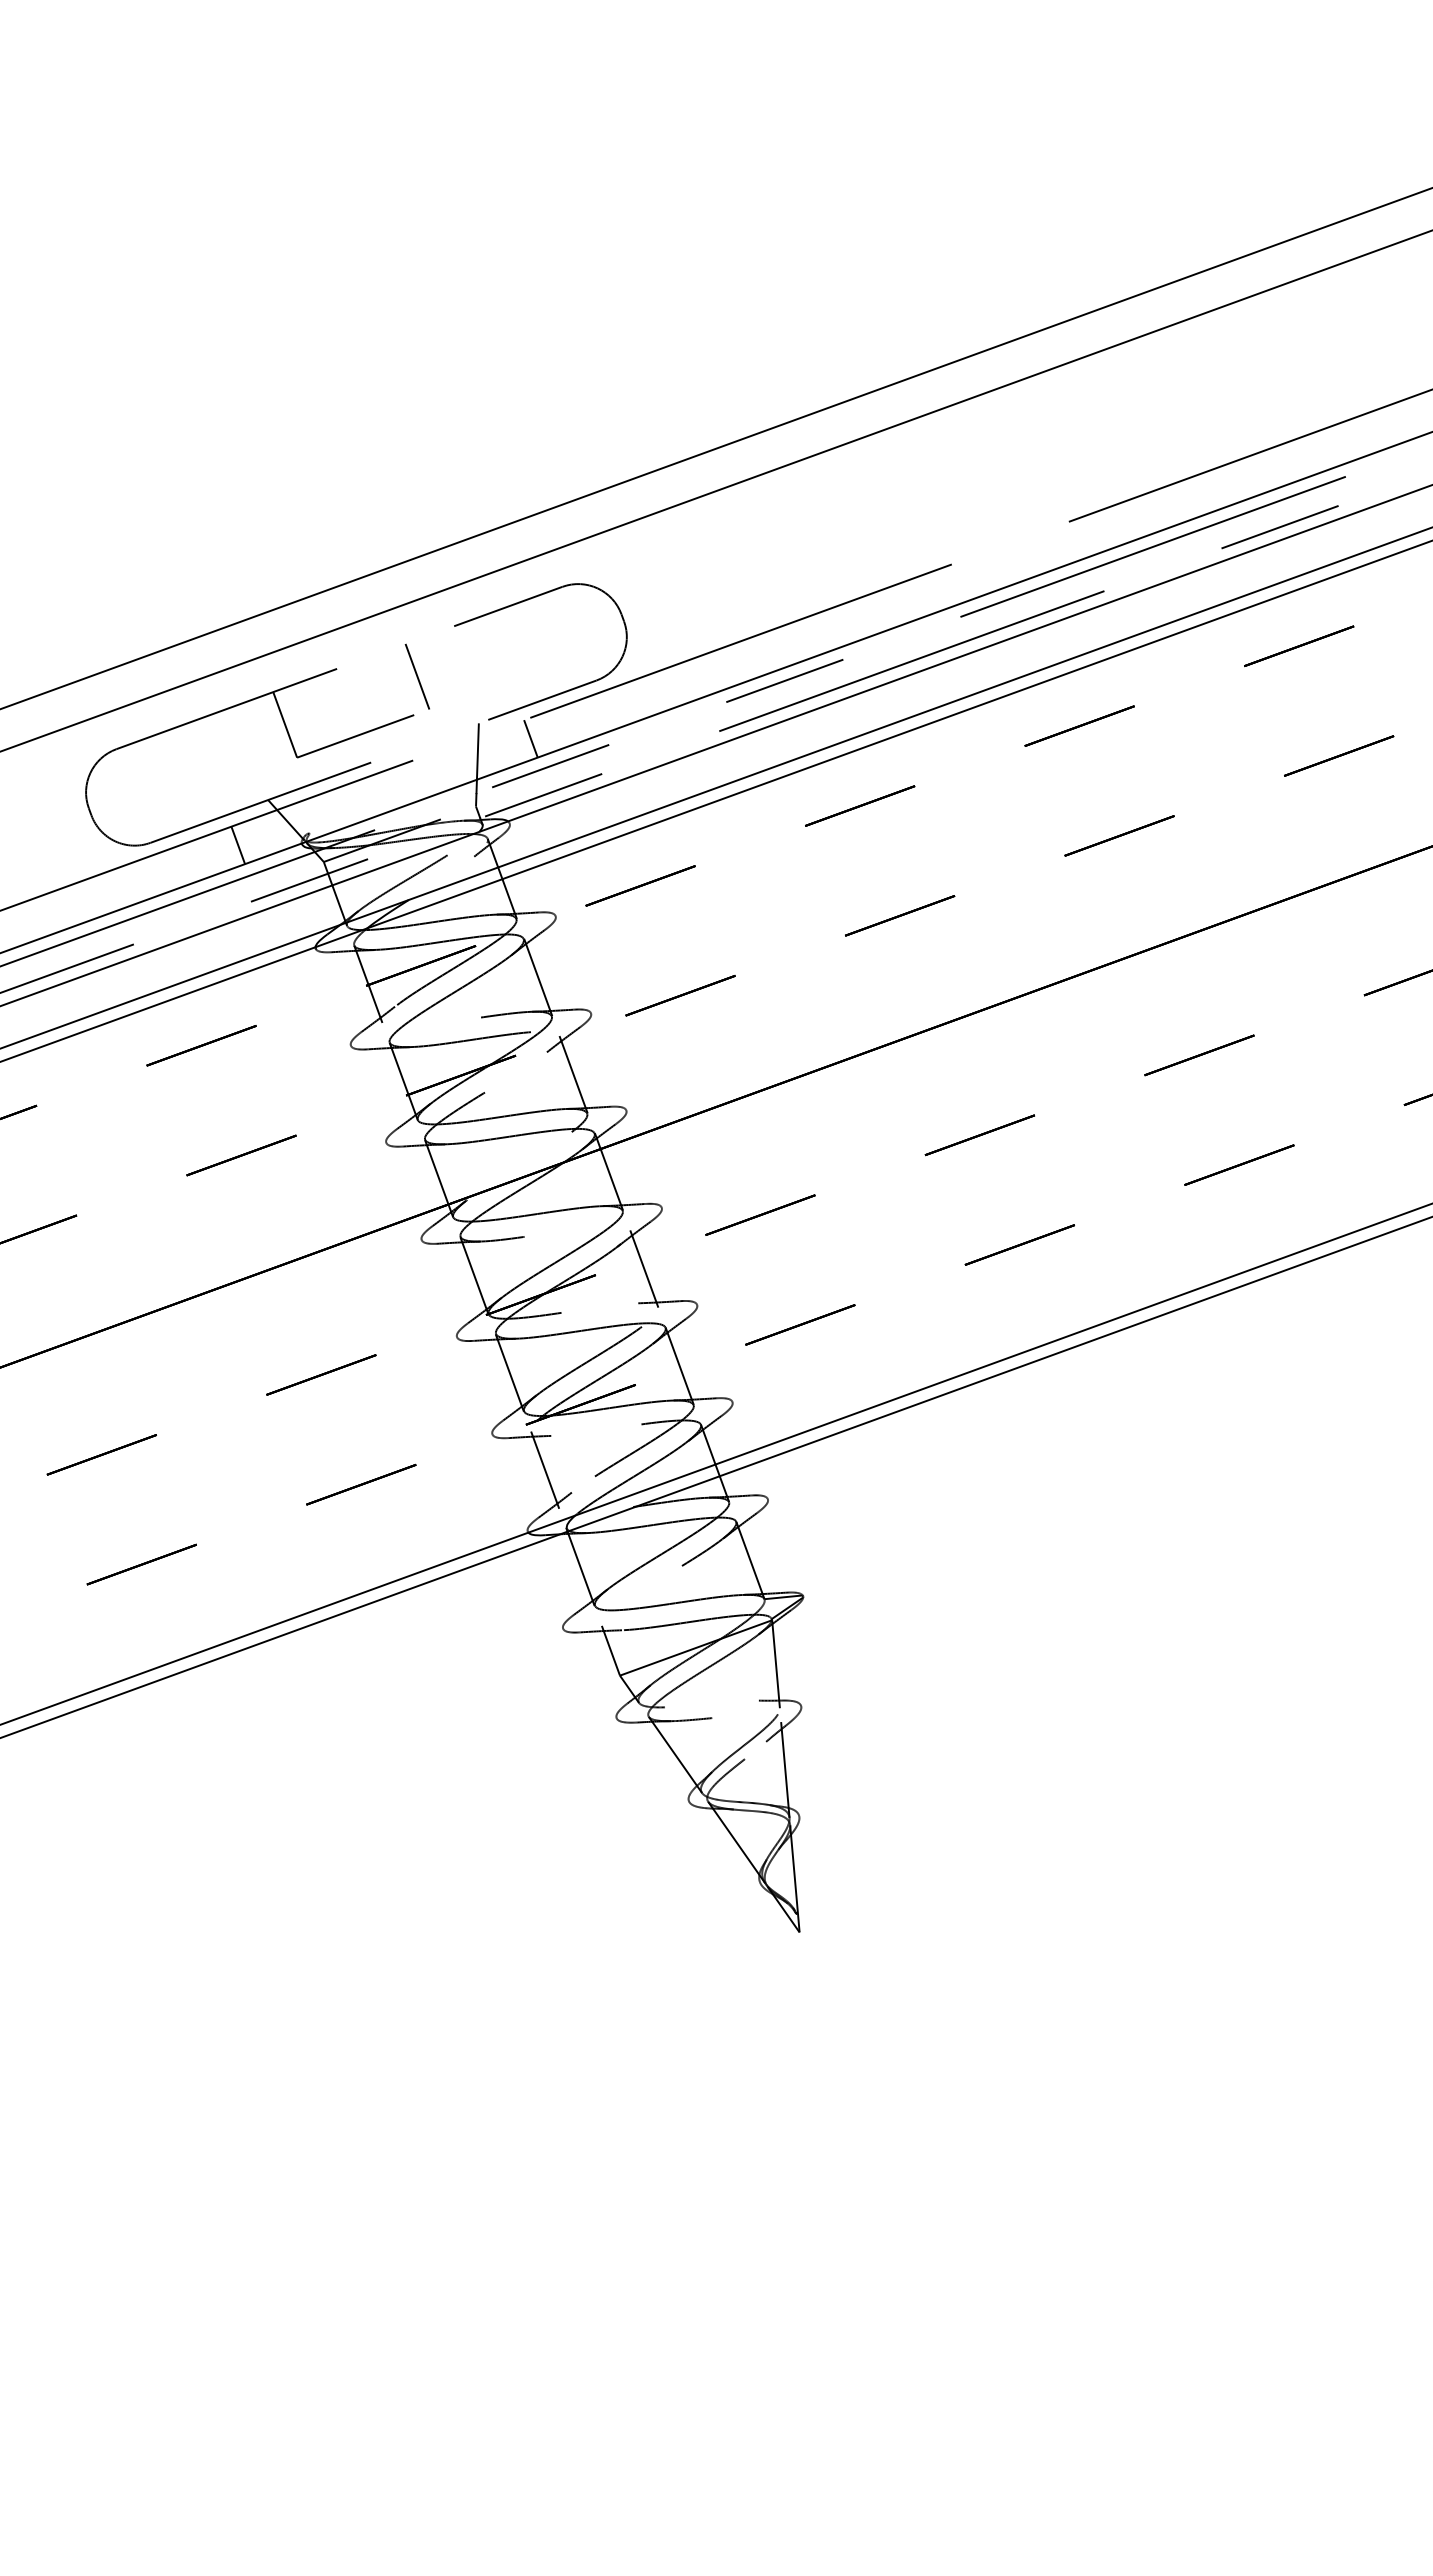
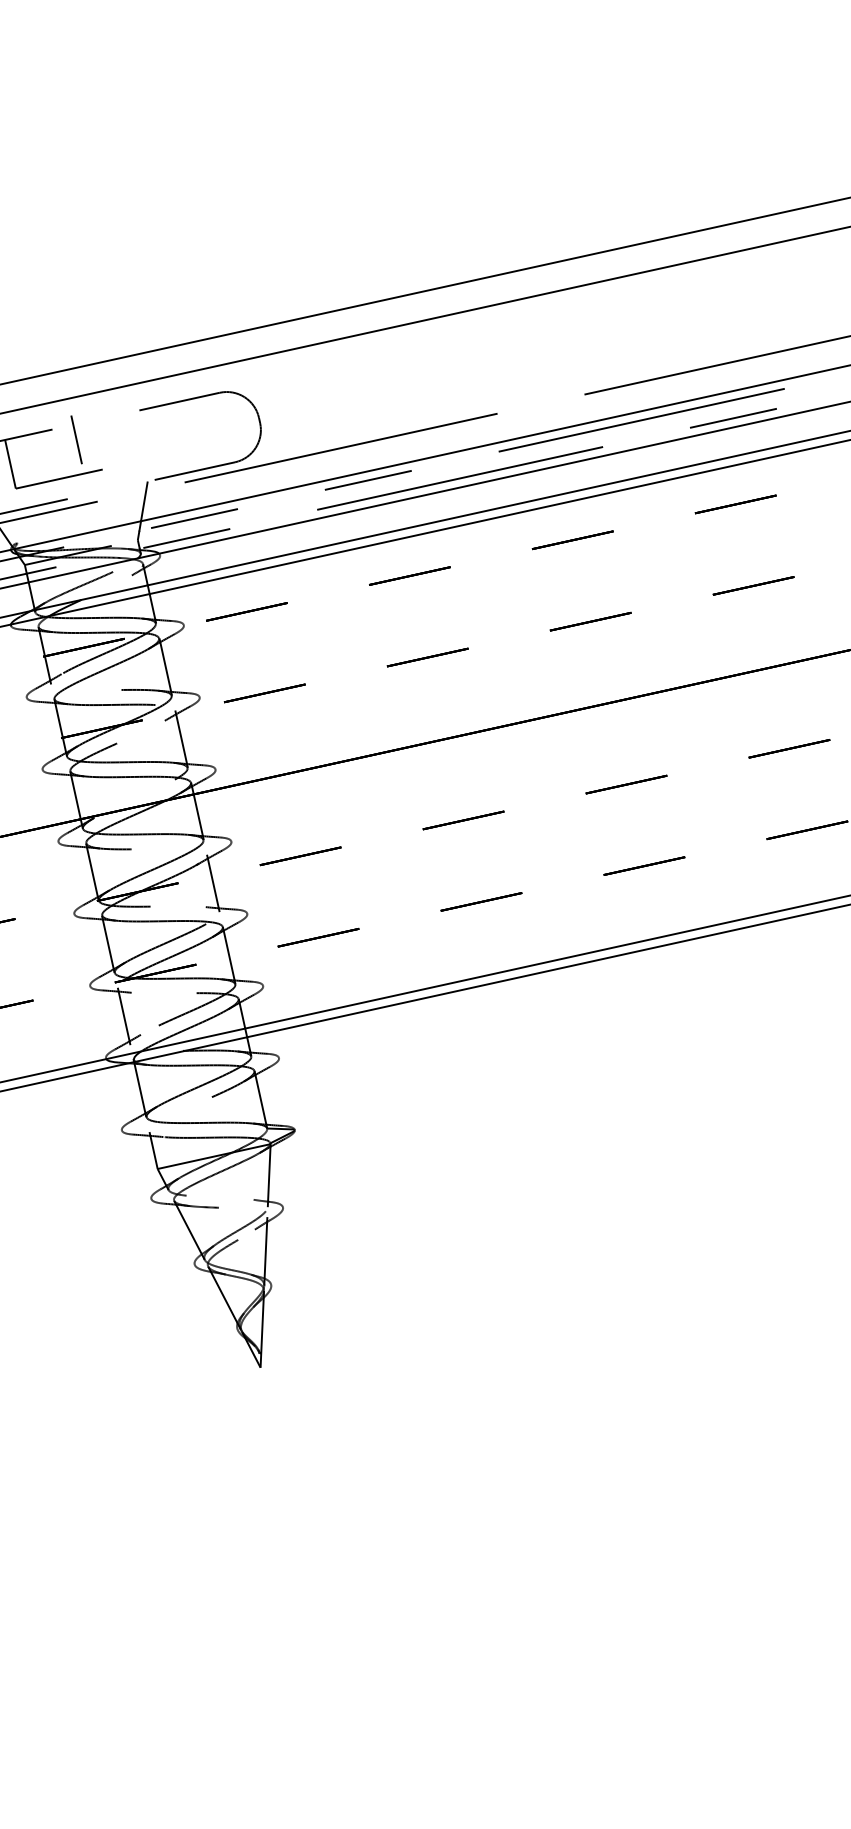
line: (416, 676) -> (75, 439), moved
line: (530, 738) -> (182, 497), removed

